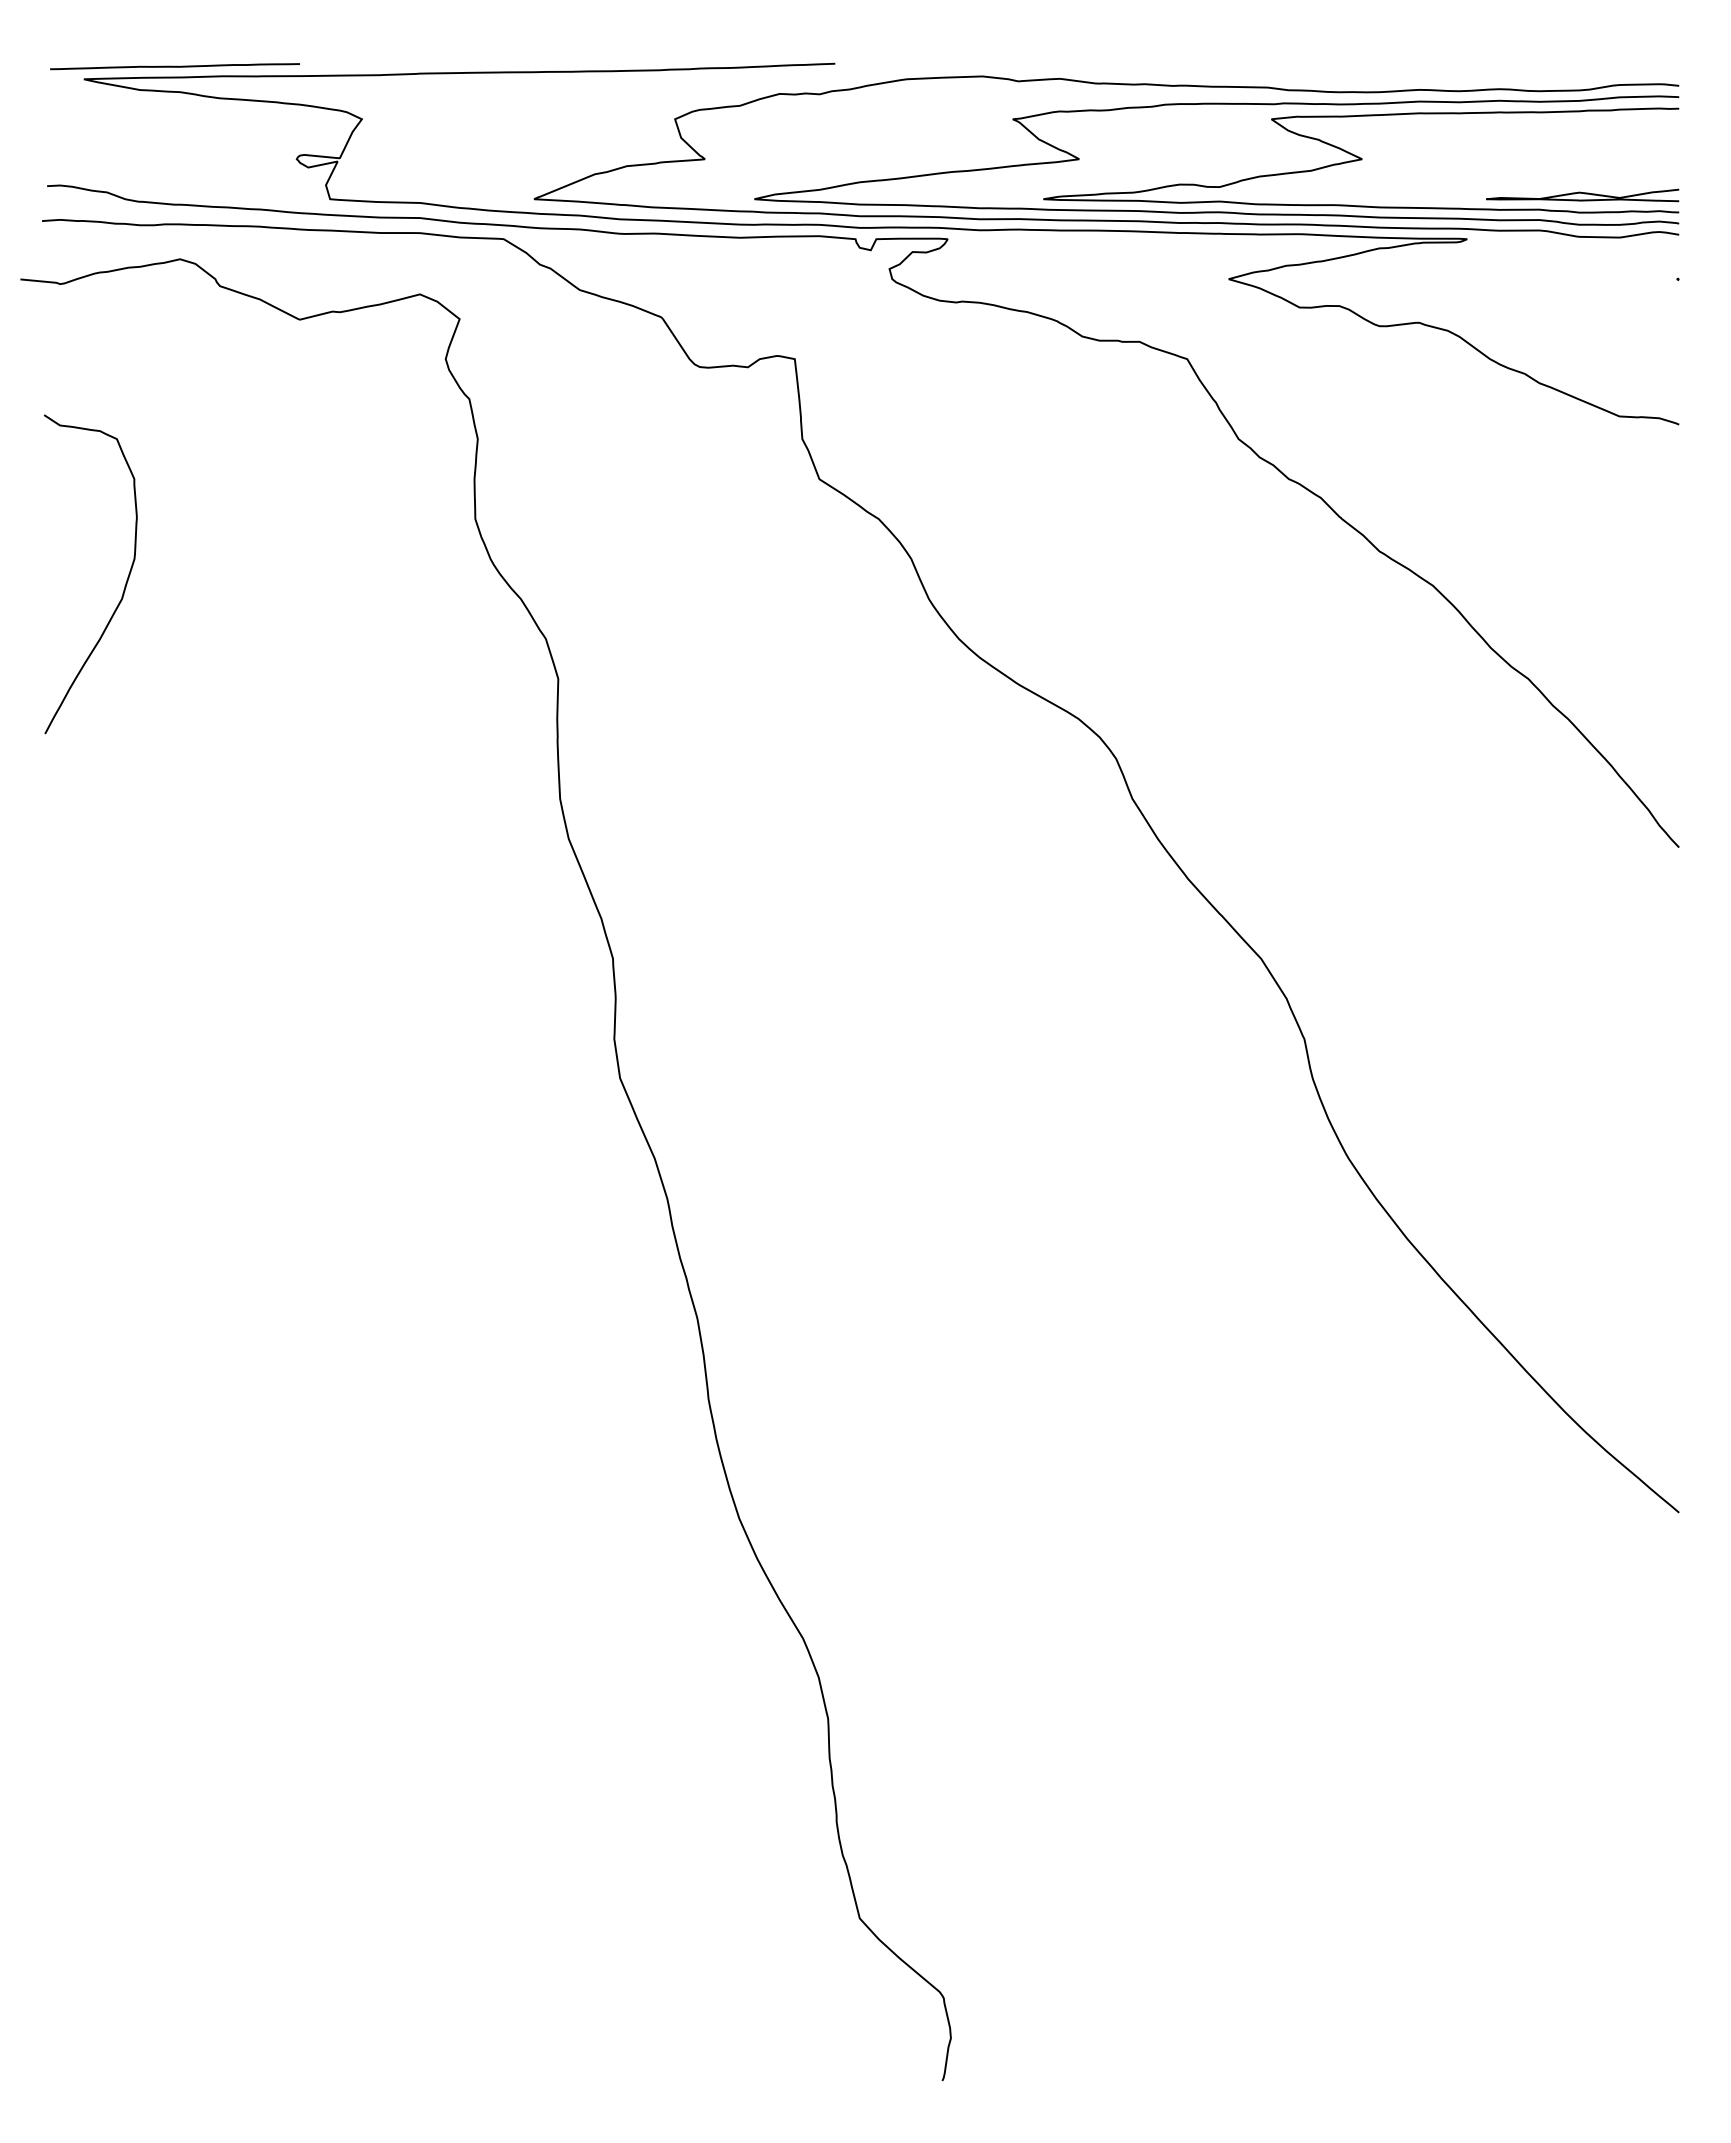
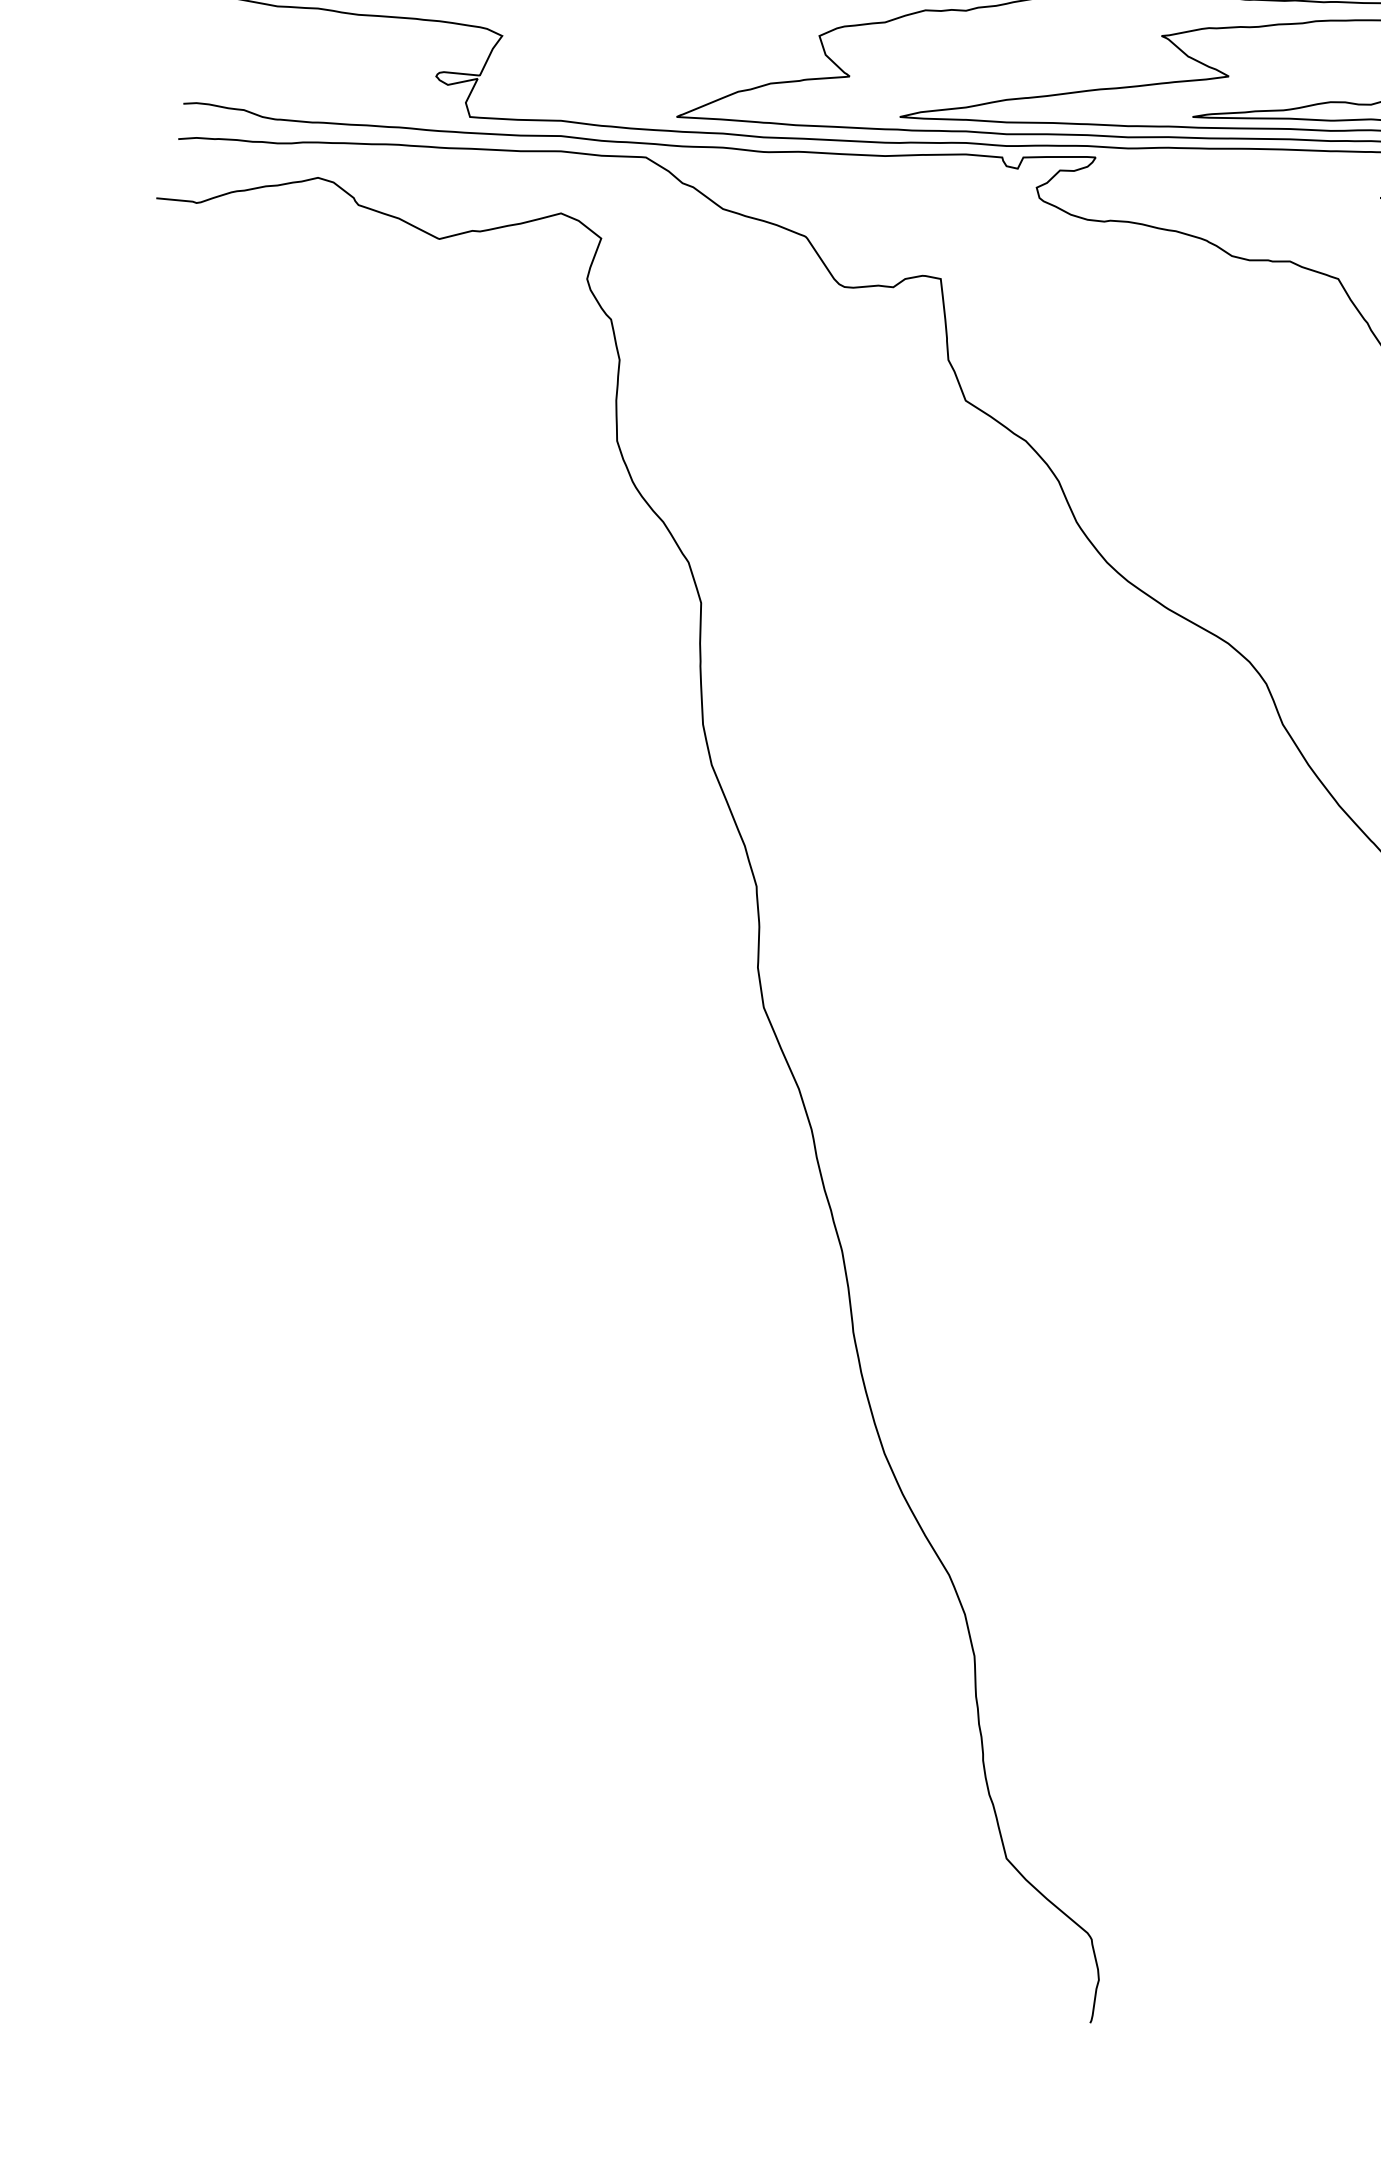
curve: (124, 586) -> (261, 509), removed

